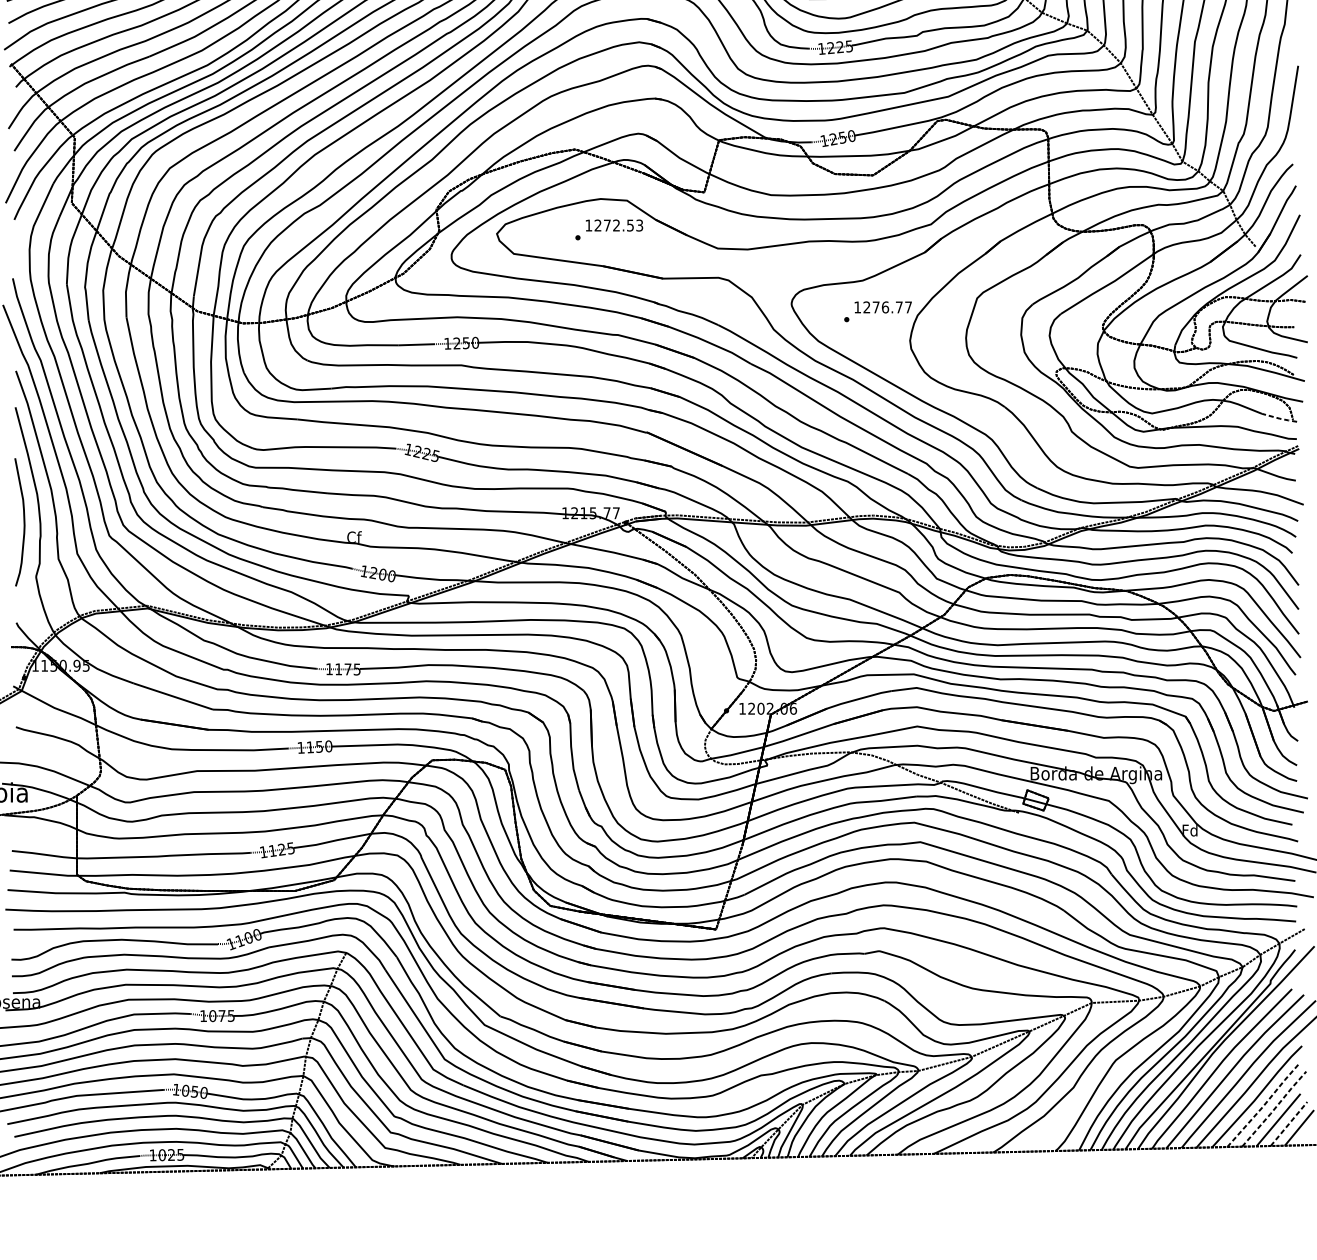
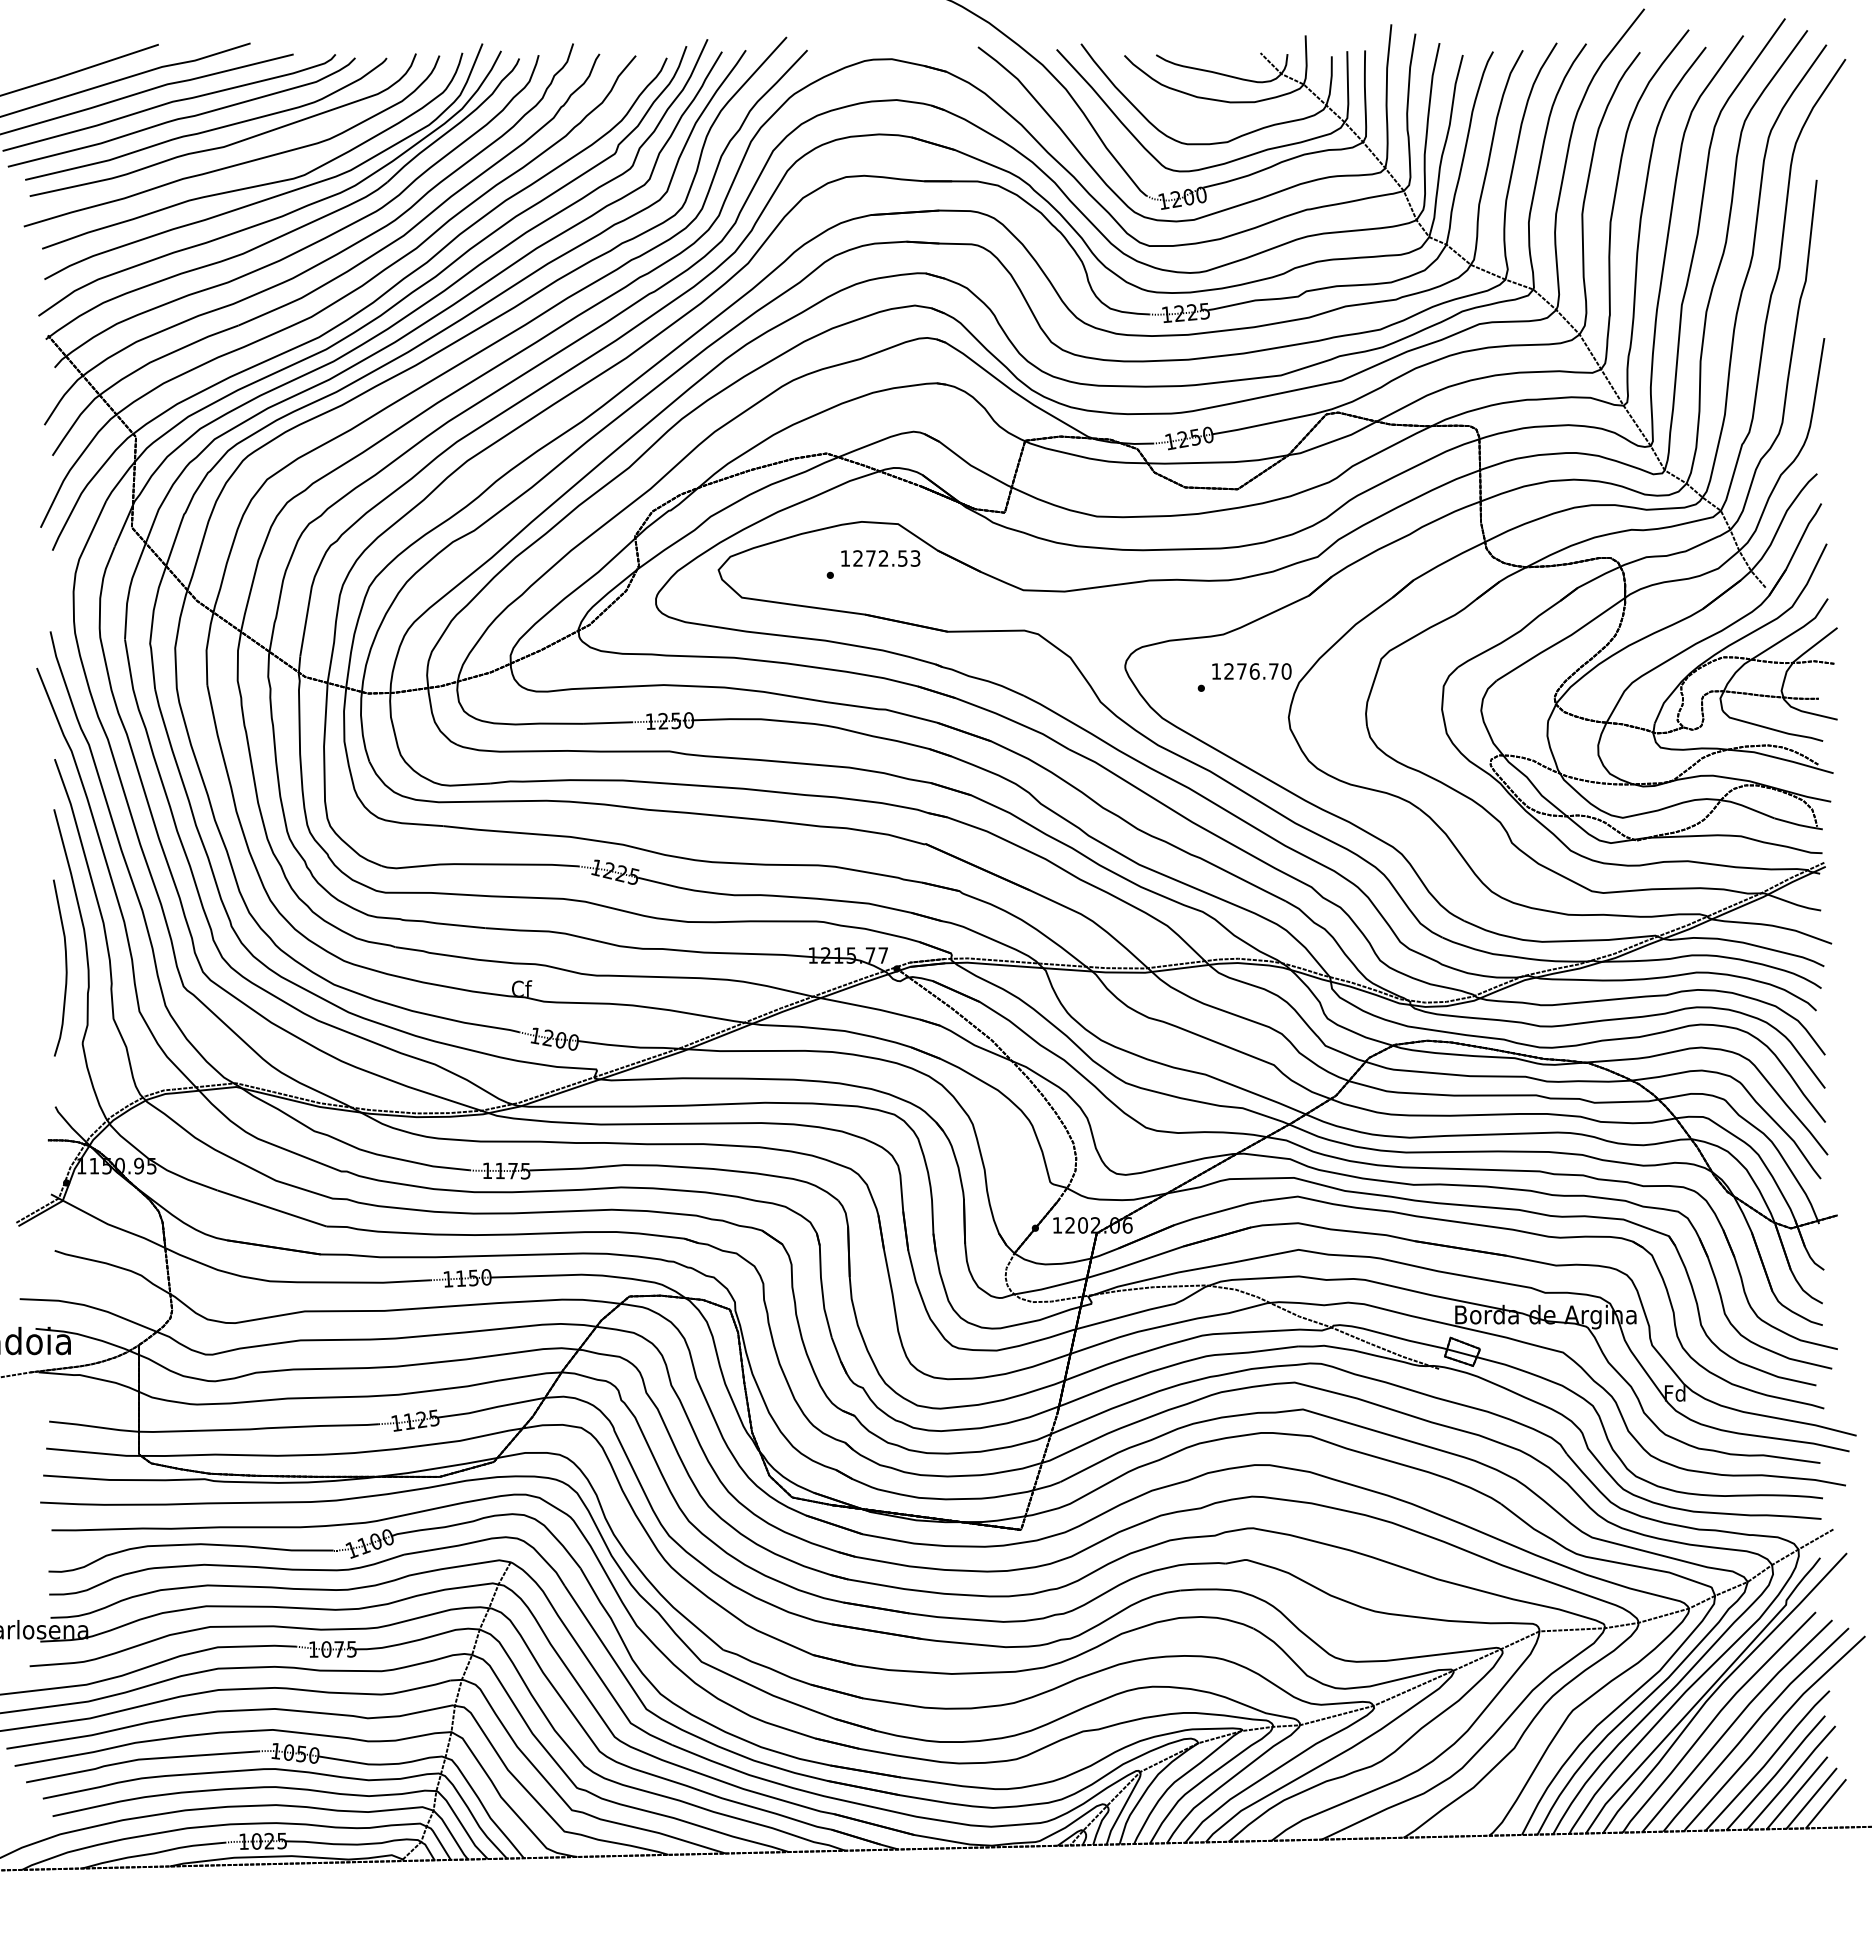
text: (908, 307) -> (1286, 671), 1276.77 -> 1276.70
line: (1280, 419) -> (1799, 825), dashed -> solid
line: (1264, 1105) -> (1777, 1772), dashed -> solid
line: (1274, 1109) -> (1791, 1778), dashed -> solid
line: (1288, 1124) -> (1811, 1798), dashed -> solid

